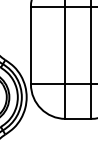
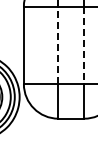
line: (65, 45) -> (58, 45), solid -> dashed
line: (91, 45) -> (84, 45), solid -> dashed

